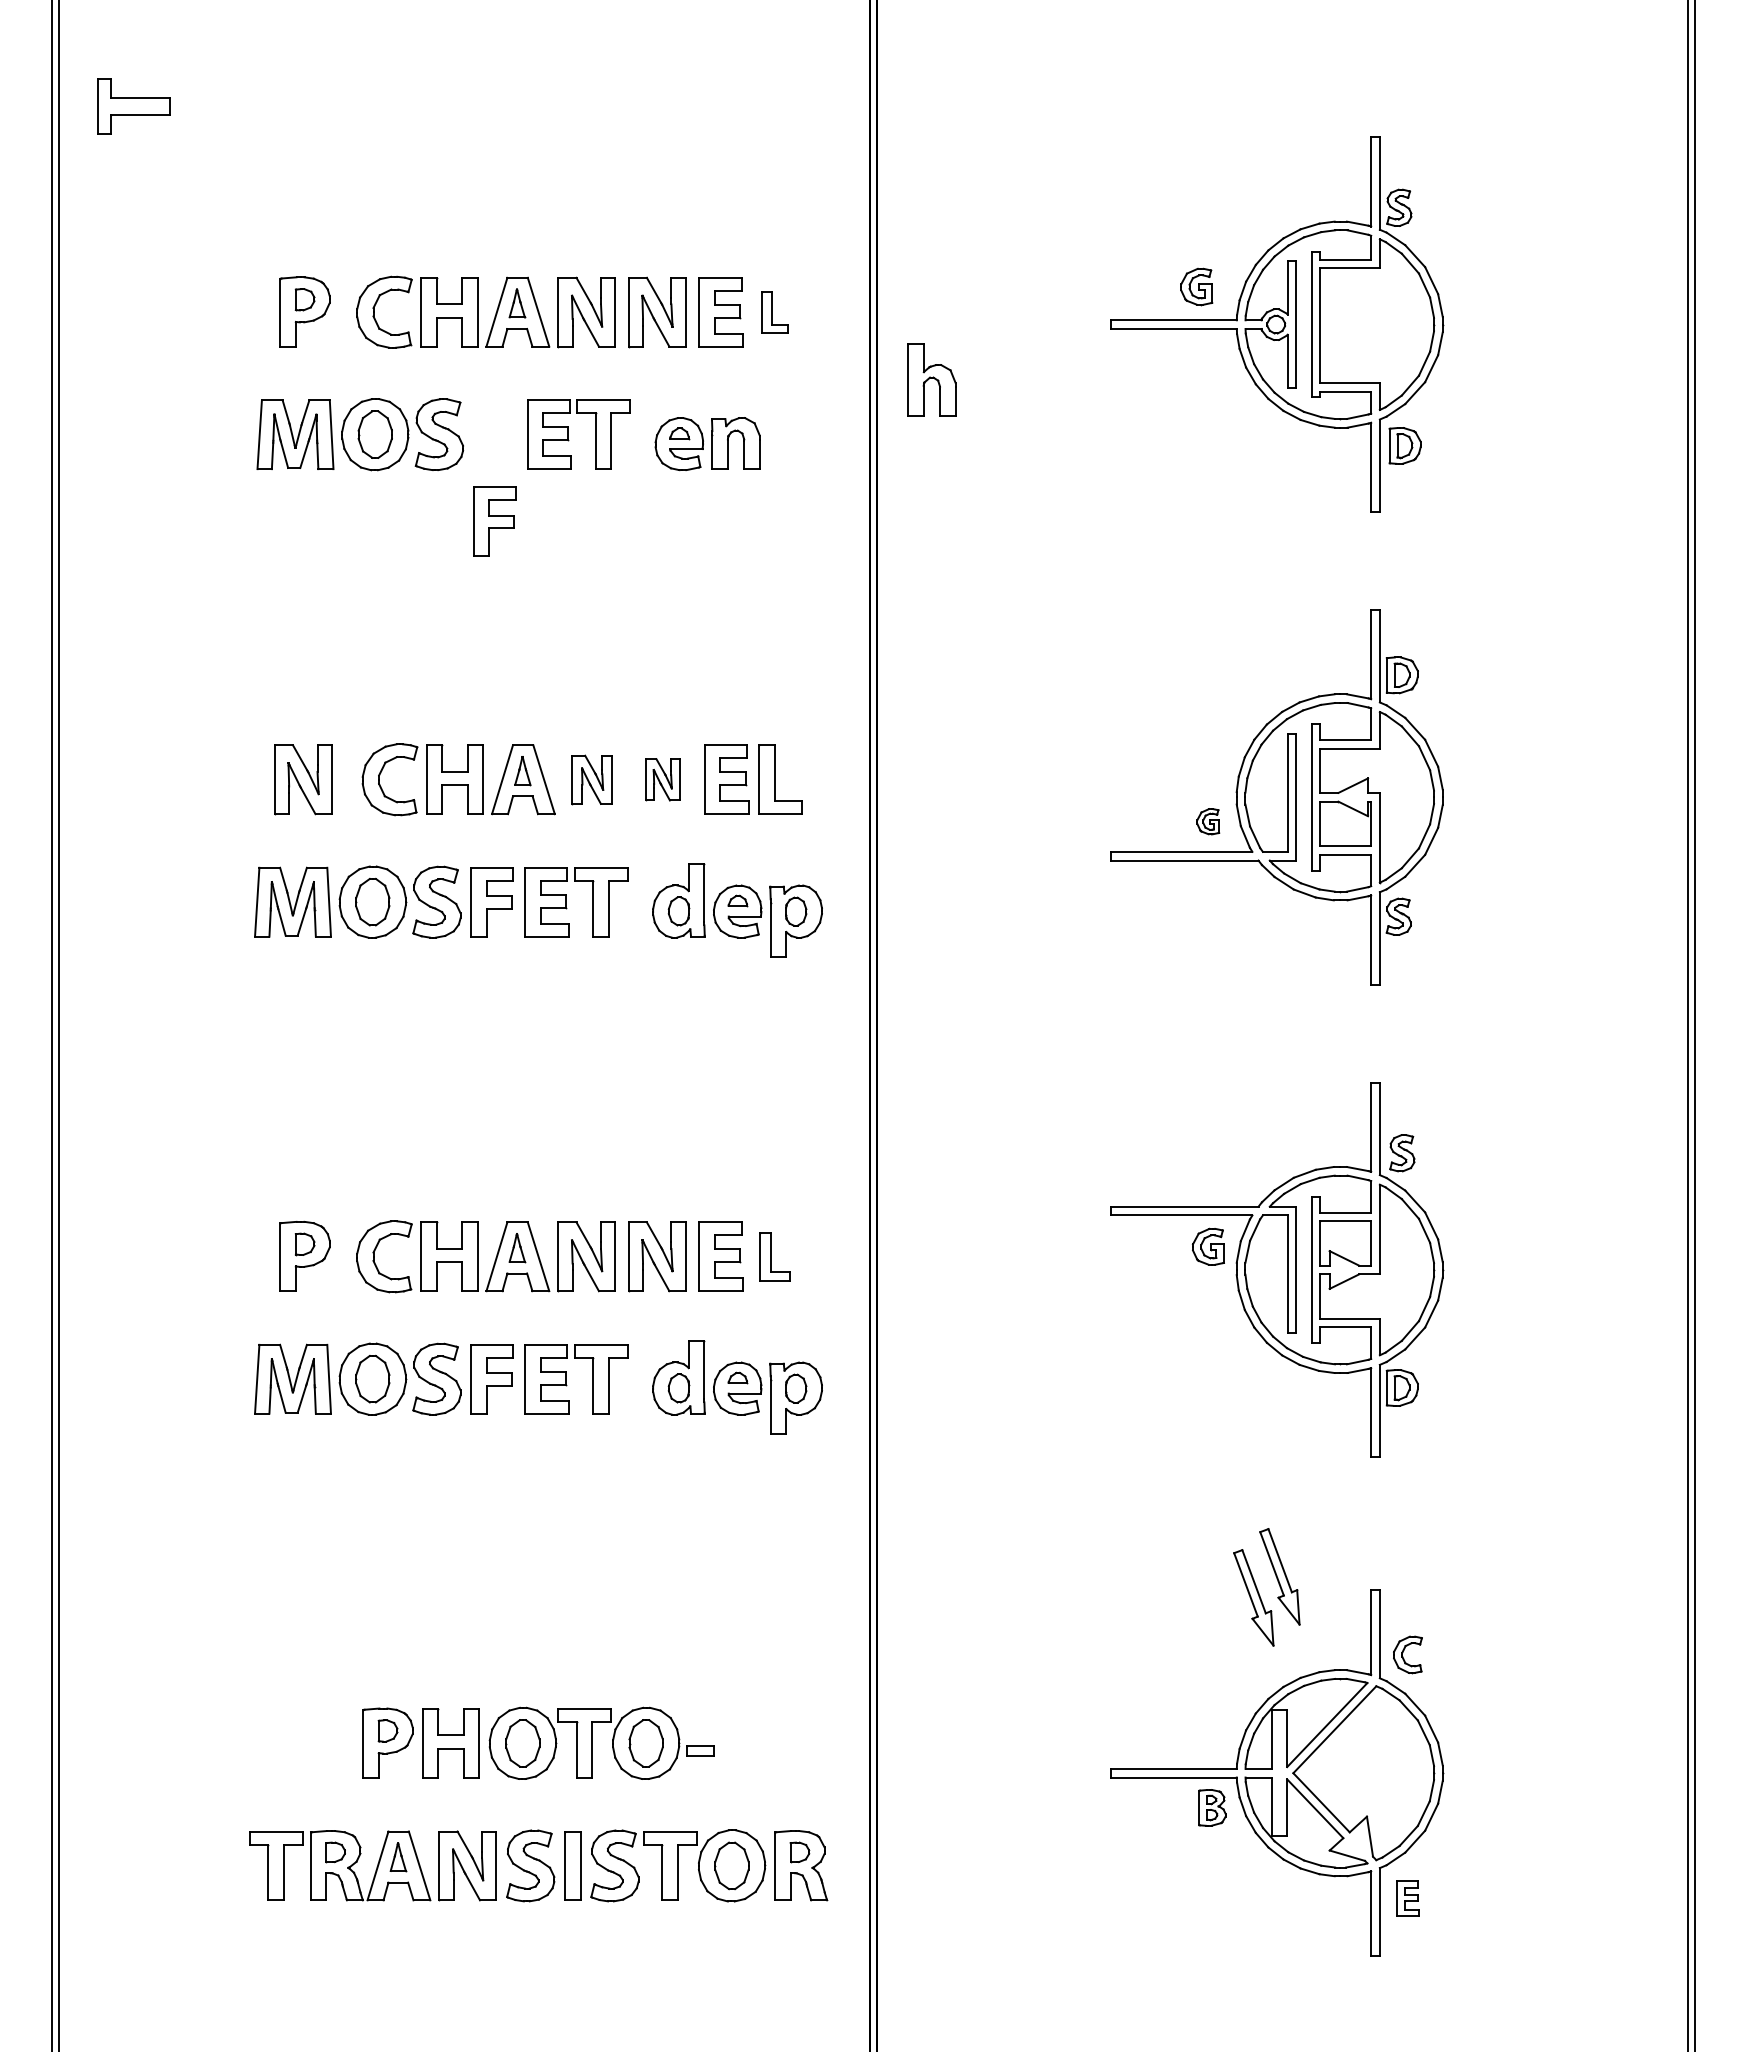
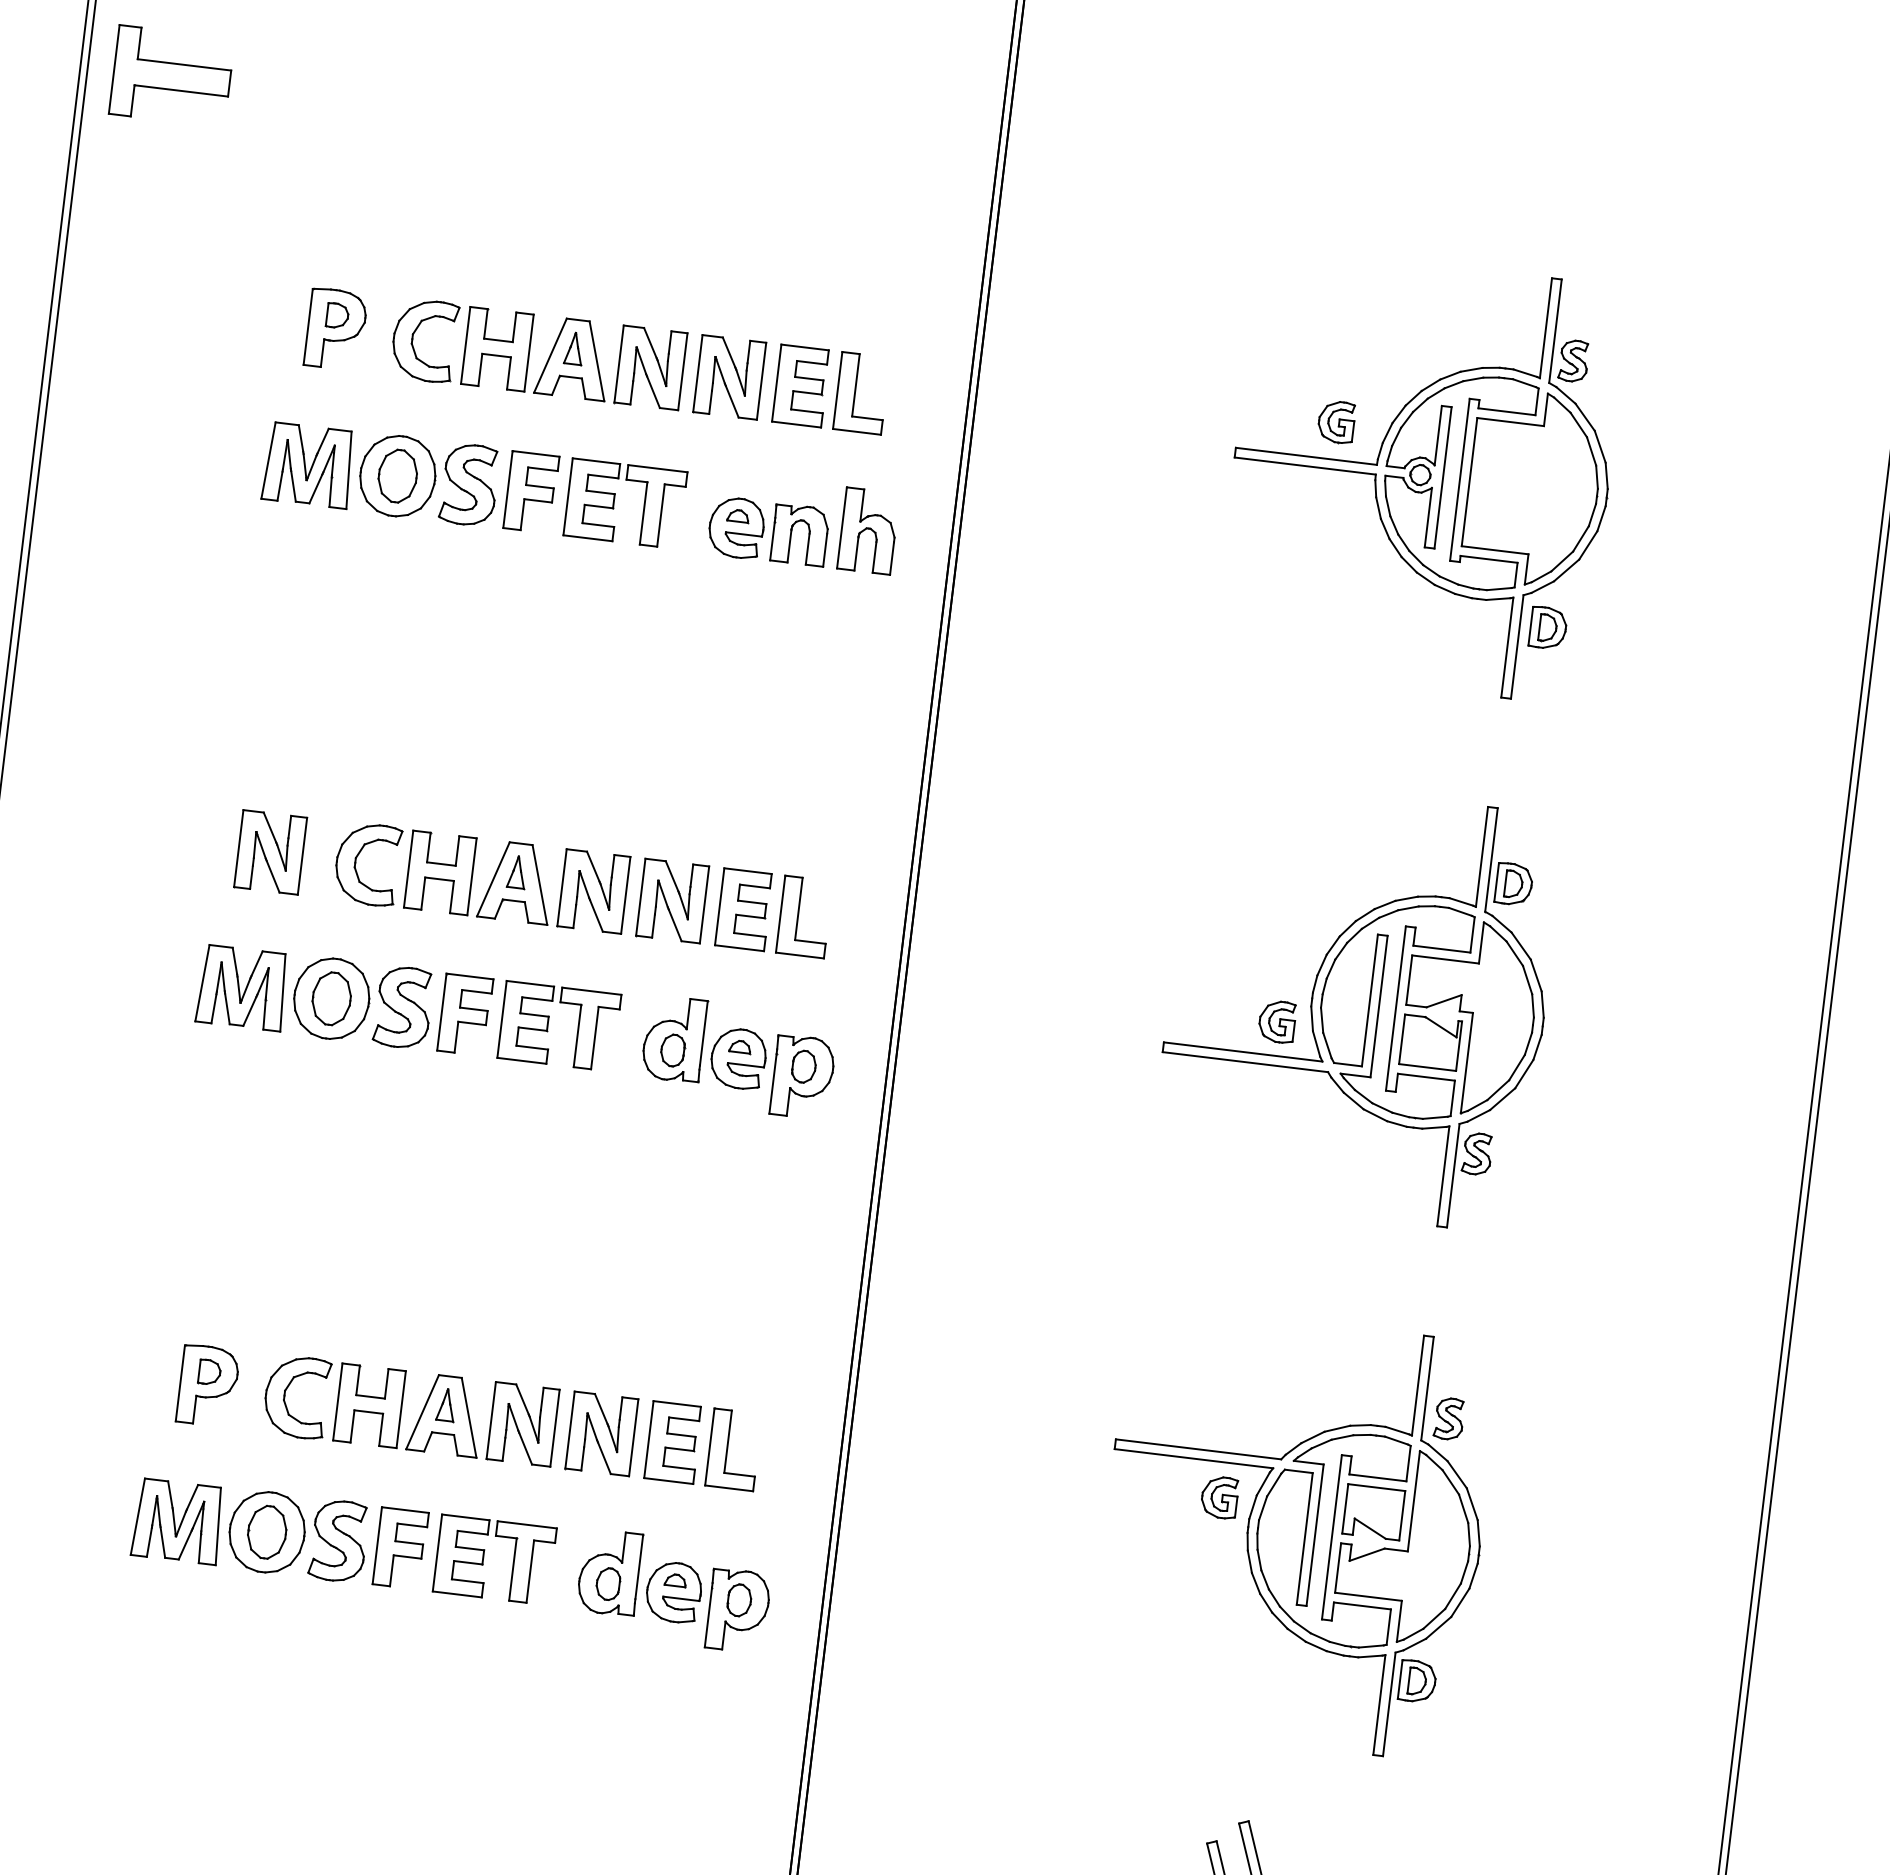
part: (133, 106) -> (171, 76), size x1.43
part: (775, 312) -> (861, 393), size x1.67
part: (931, 379) -> (868, 530), moved
part: (494, 521) -> (531, 492), moved
part: (592, 779) -> (594, 891), size x1.43
part: (662, 779) -> (672, 900), size x1.67
part: (1207, 821) -> (1276, 1021), size x1.43
part: (775, 1256) -> (734, 1449), size x1.43

